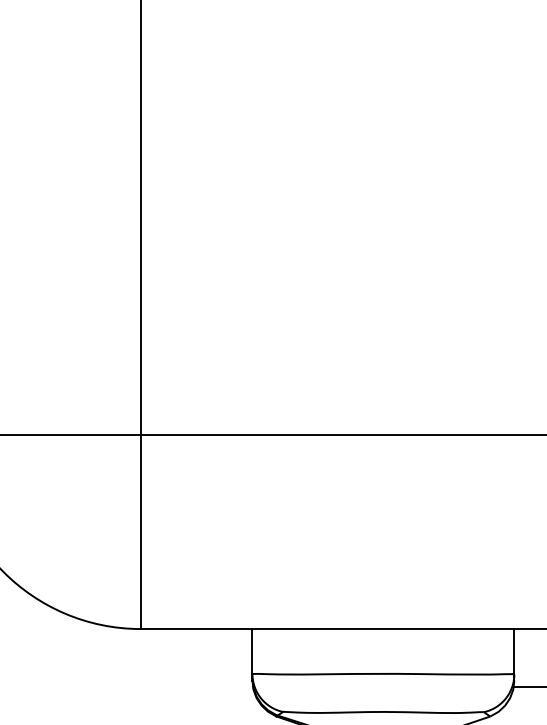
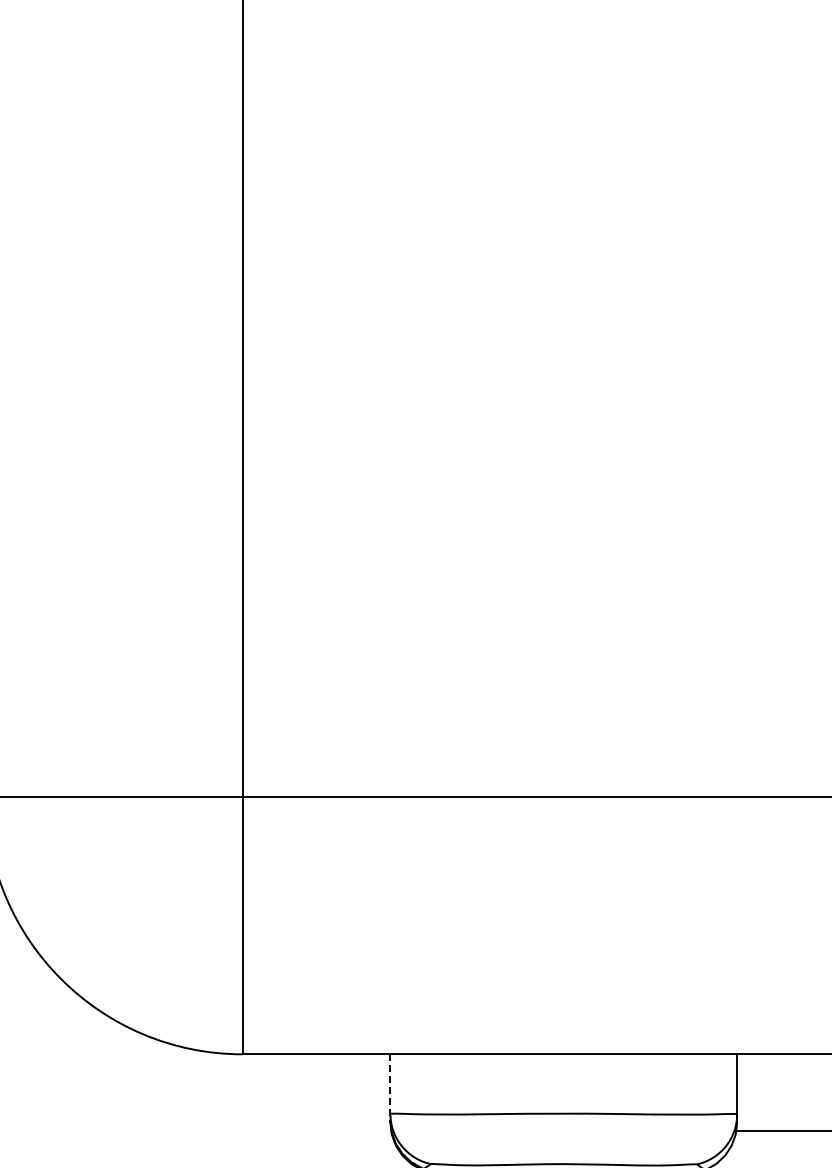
line: (252, 654) -> (390, 1088), solid -> dashed

